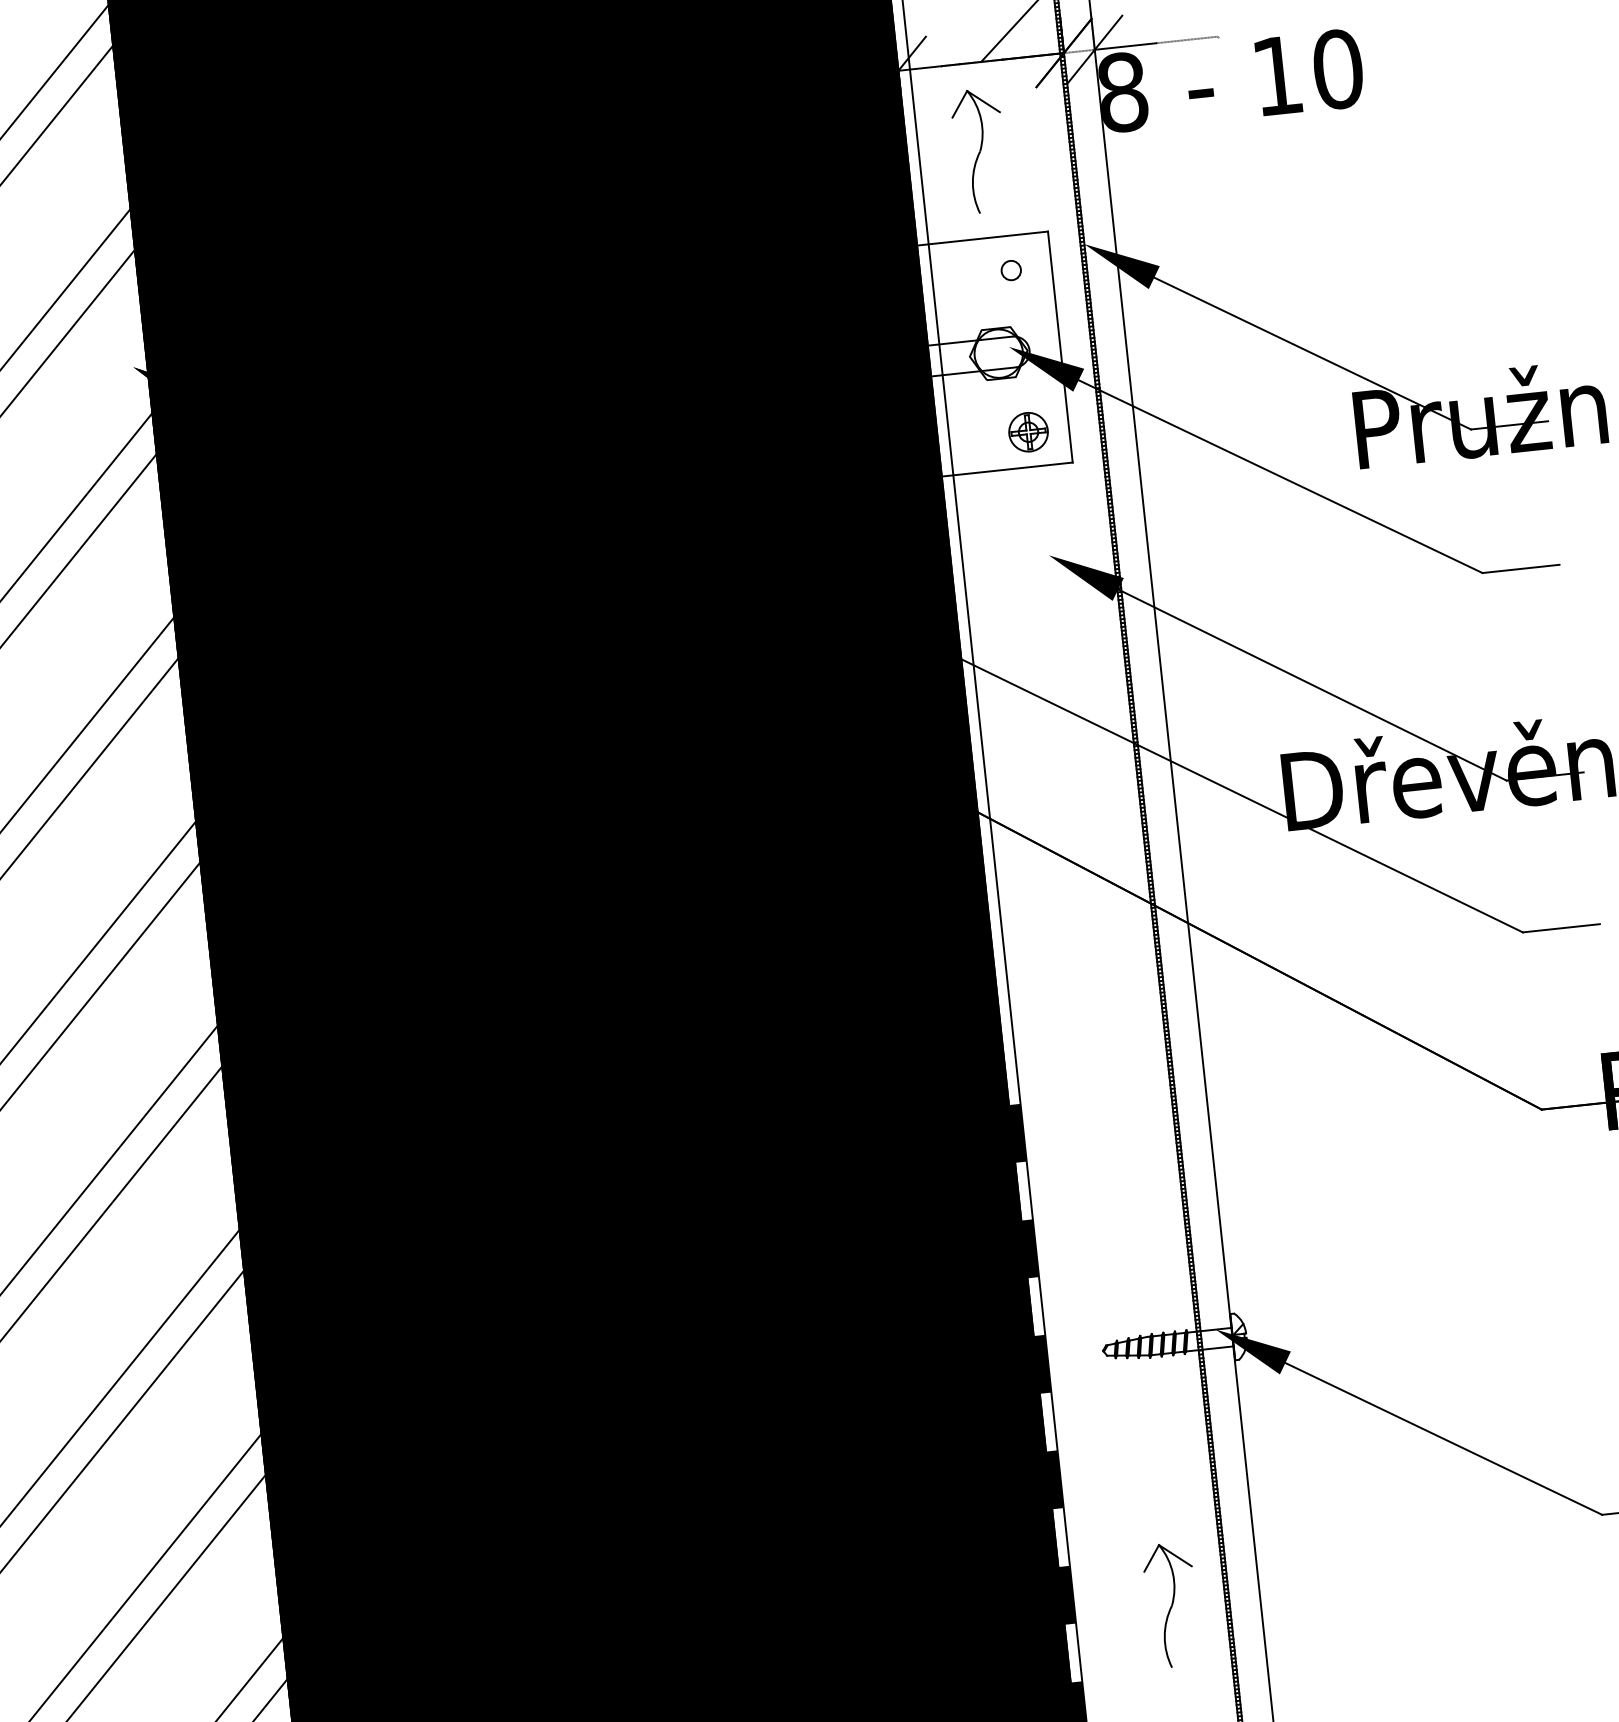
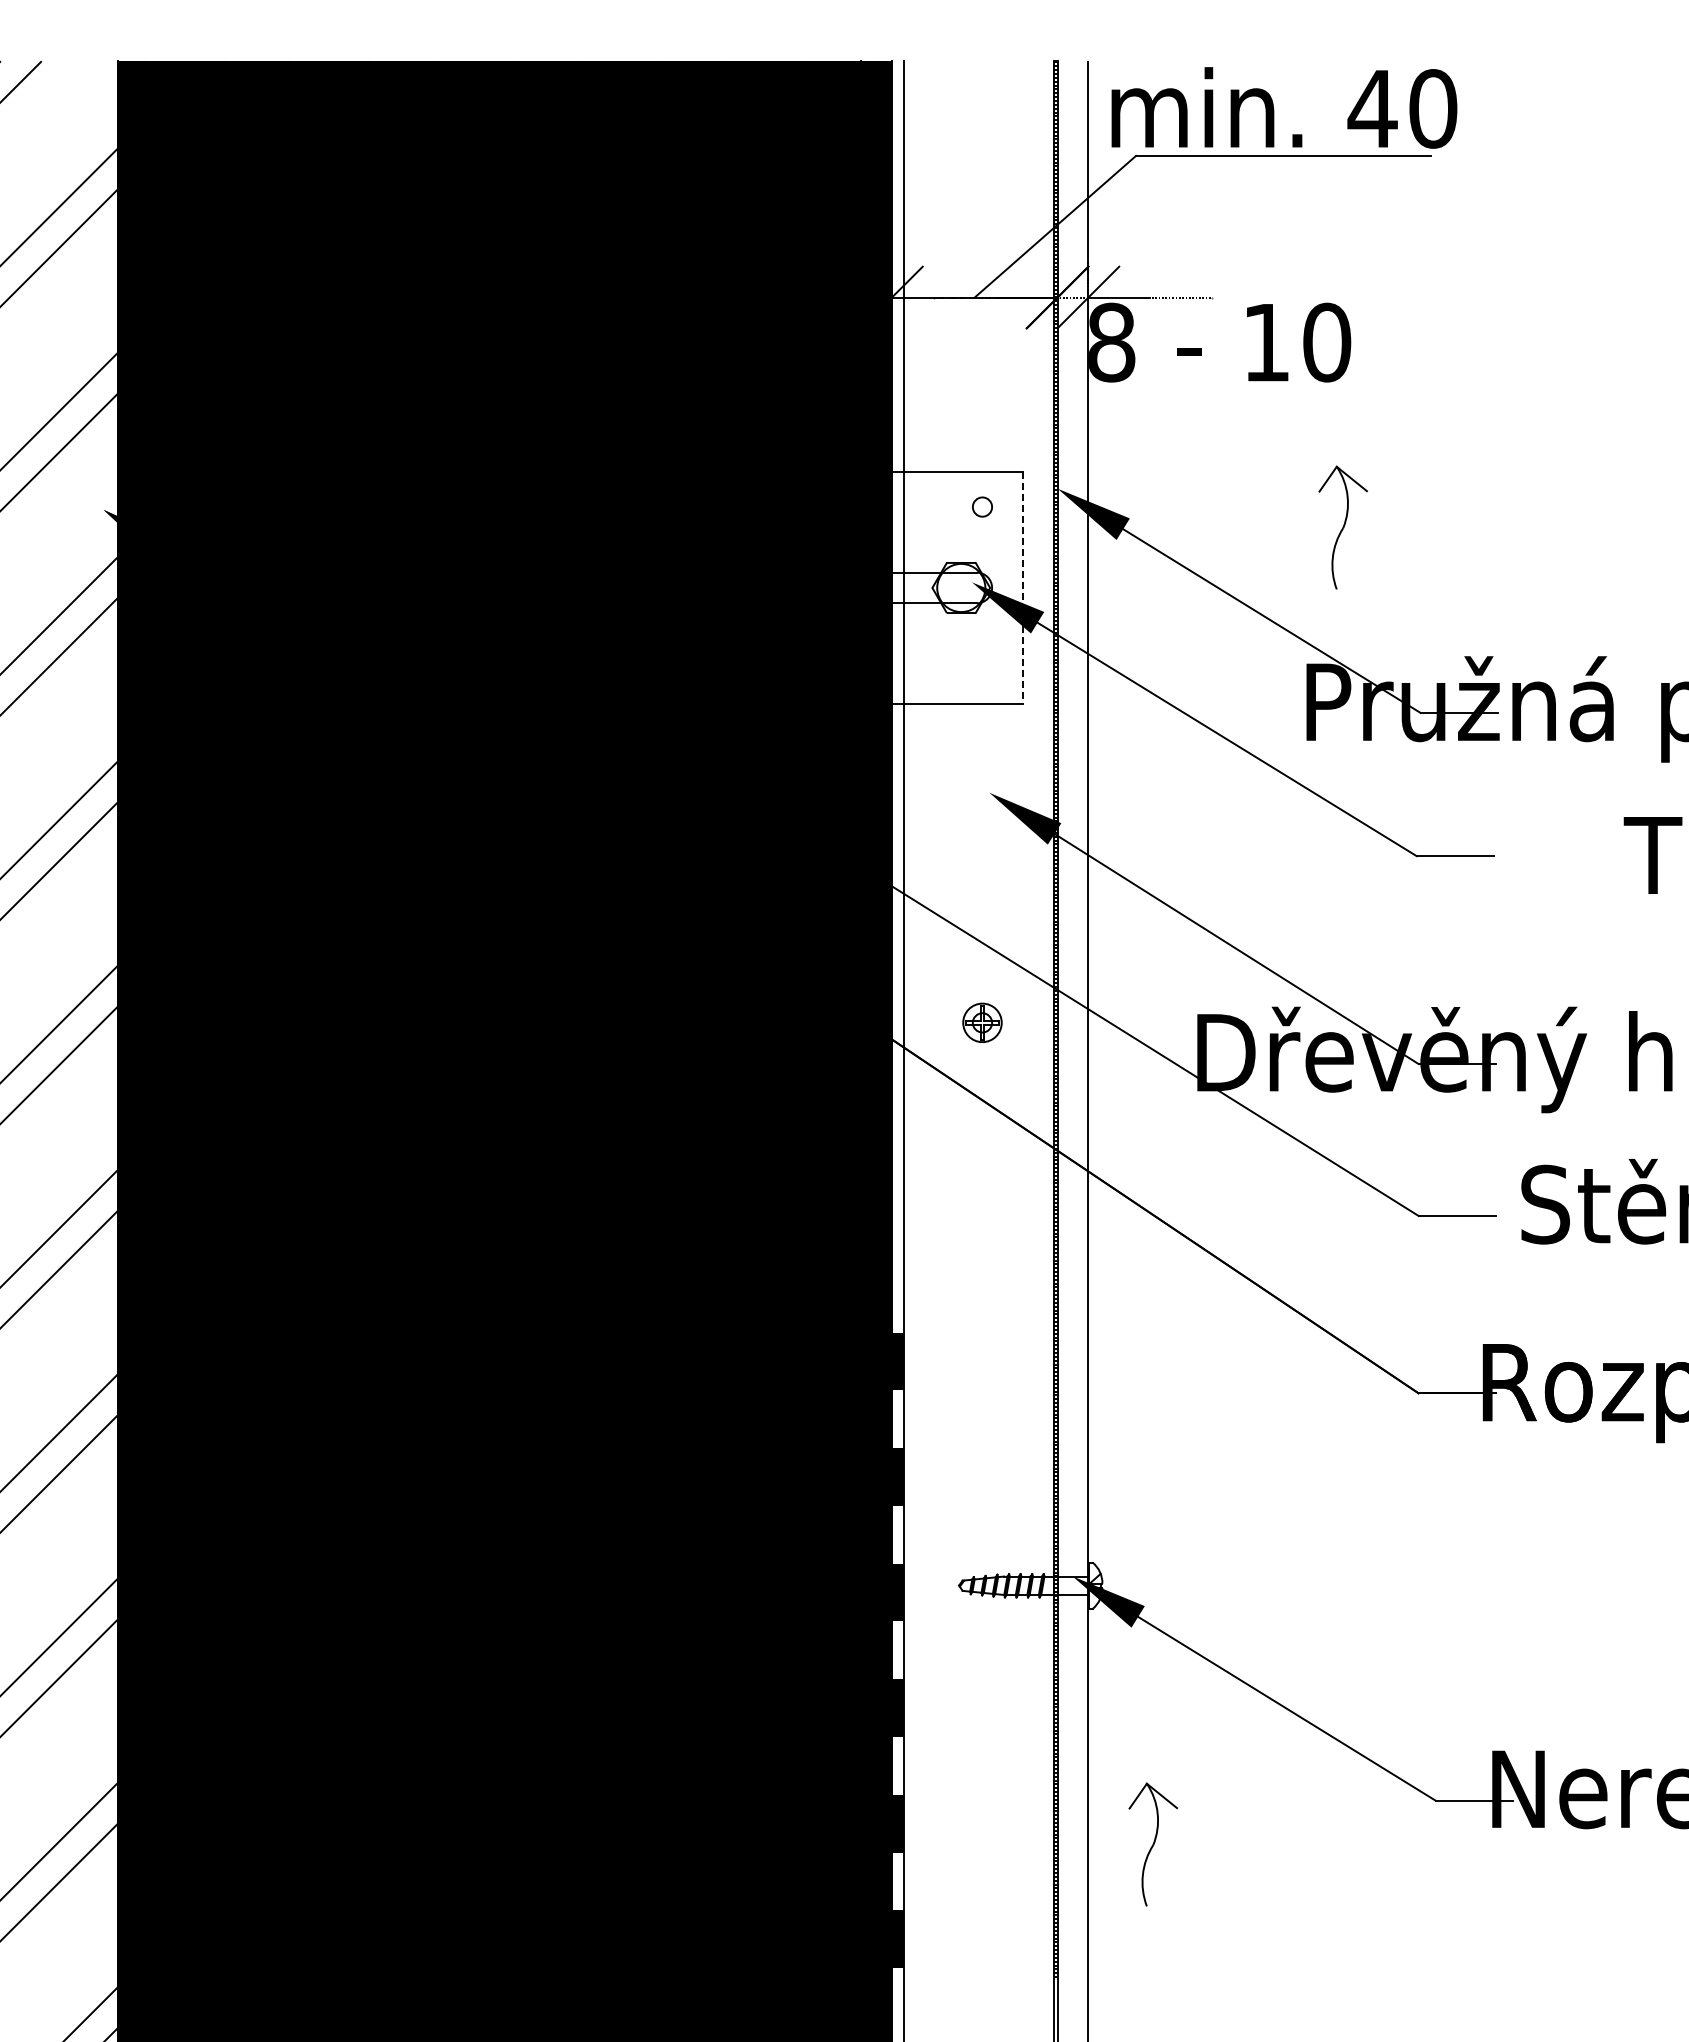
part: (979, 151) -> (1342, 527), moved
line: (1059, 346) -> (1022, 587), solid -> dashed
part: (1028, 431) -> (982, 1022), moved
part: (1171, 1605) -> (1152, 1844), moved

